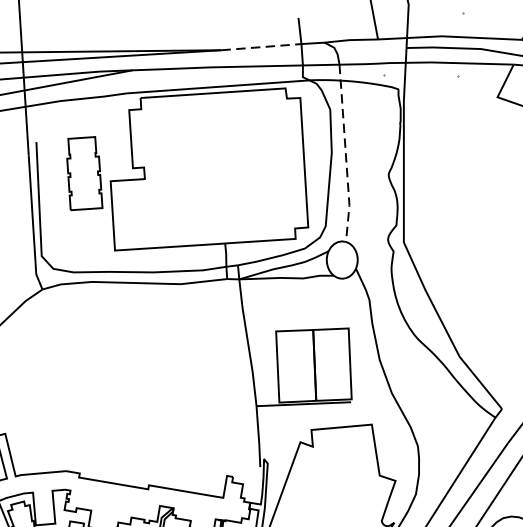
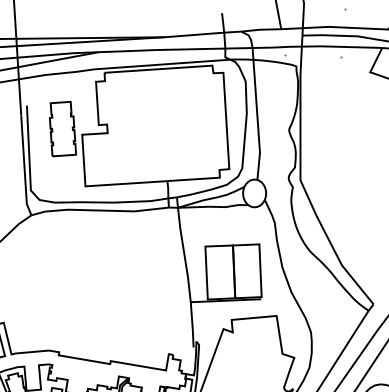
line: (260, 47) -> (193, 35), dashed -> solid
line: (346, 155) -> (257, 115), dashed -> solid

